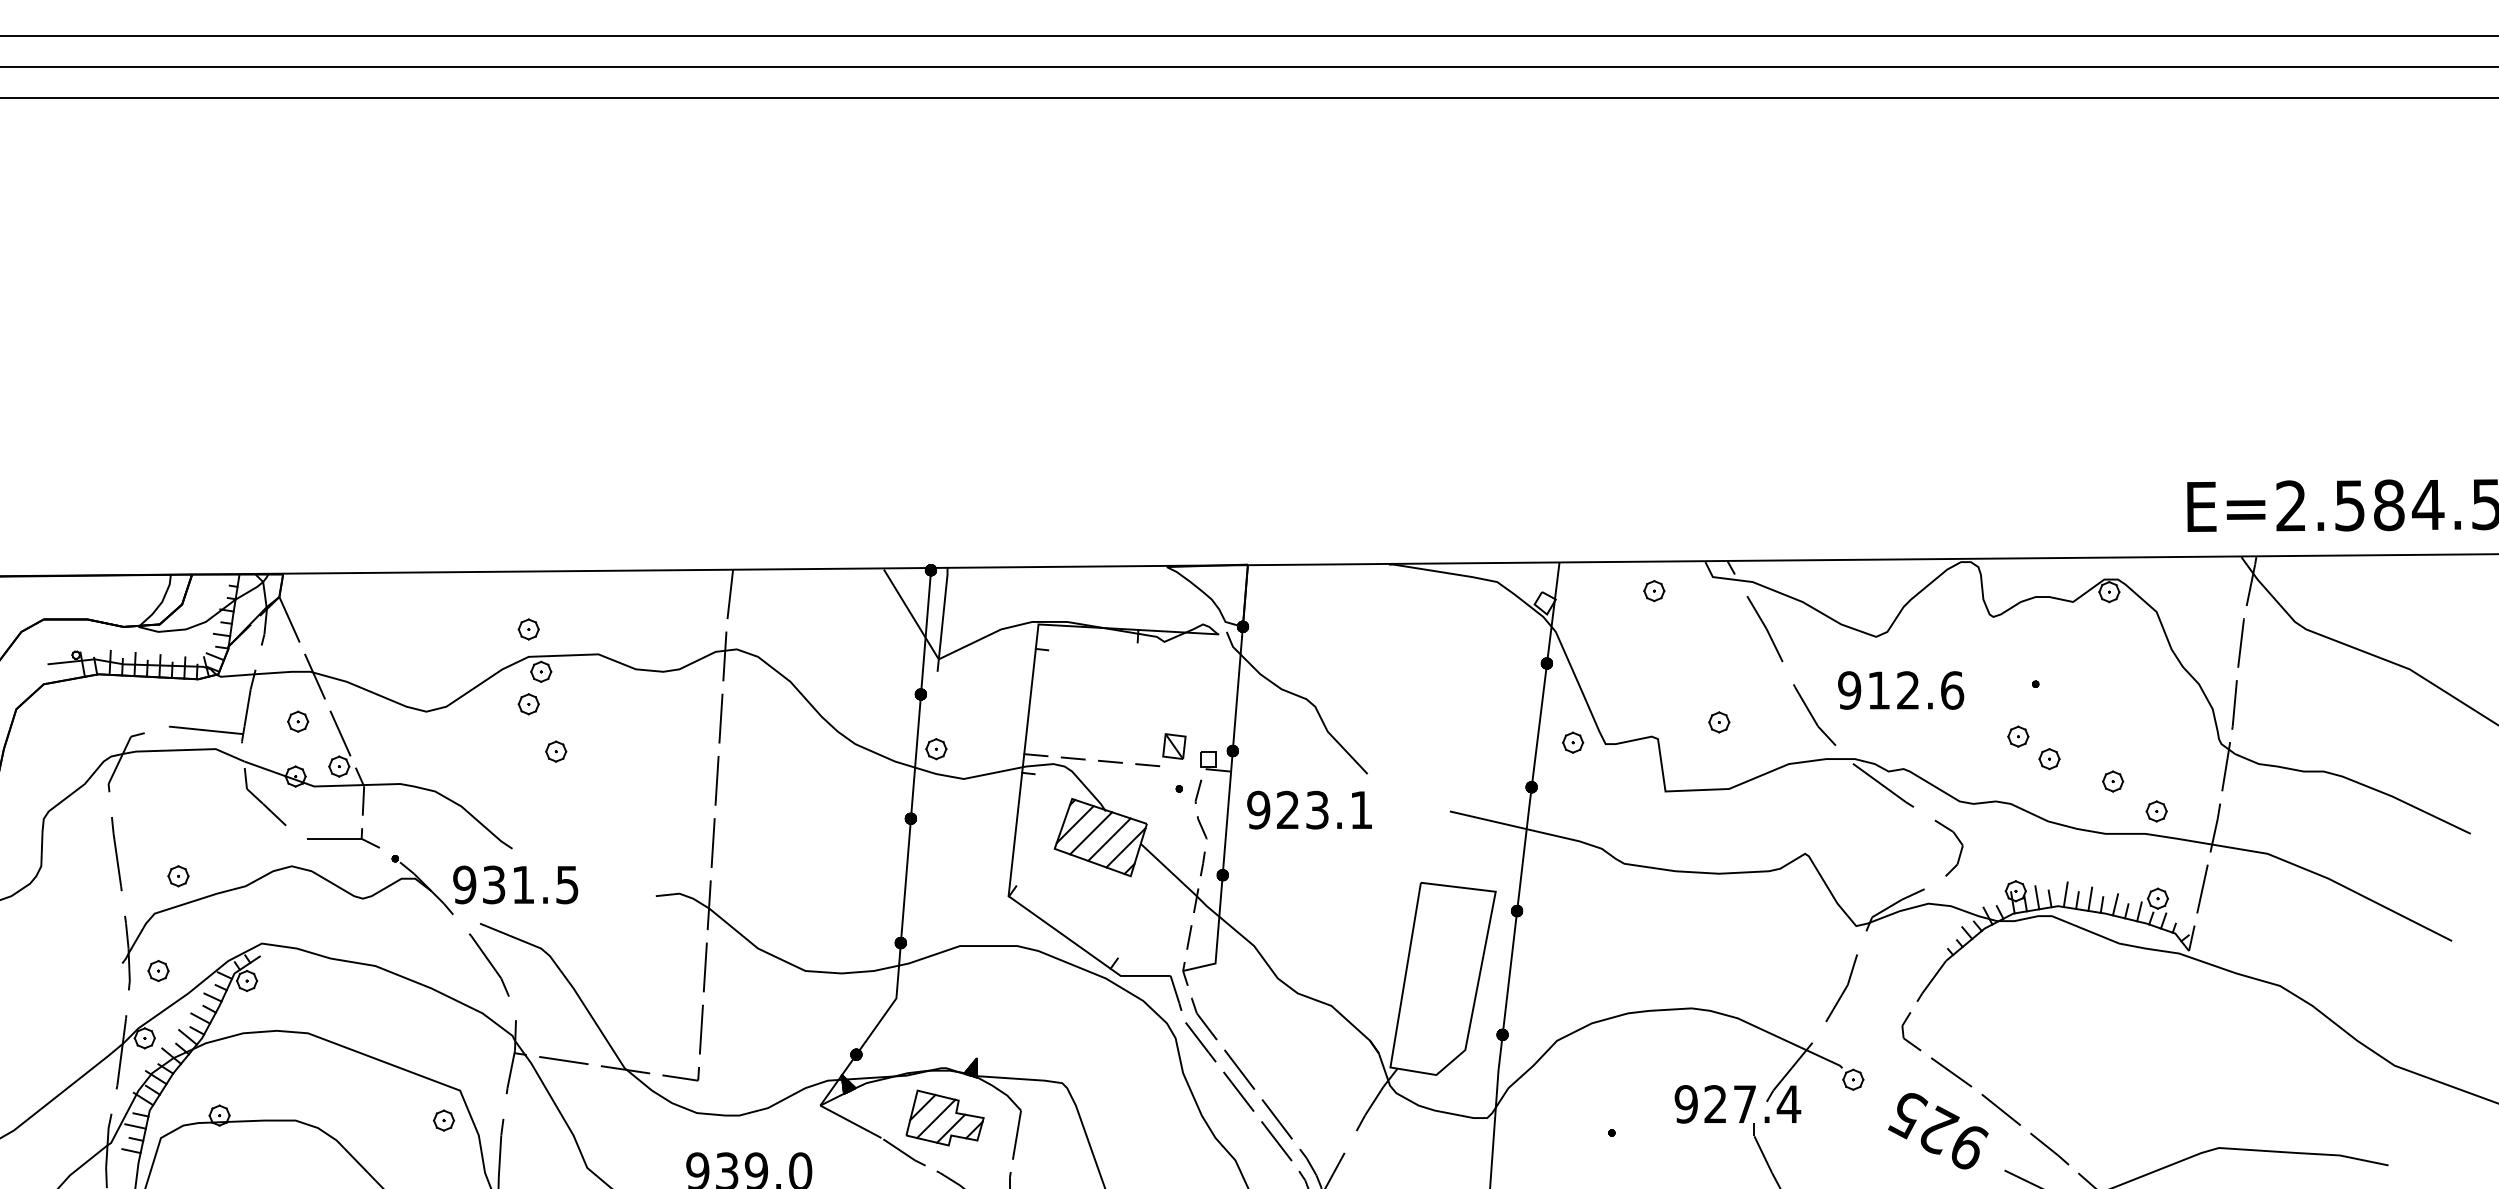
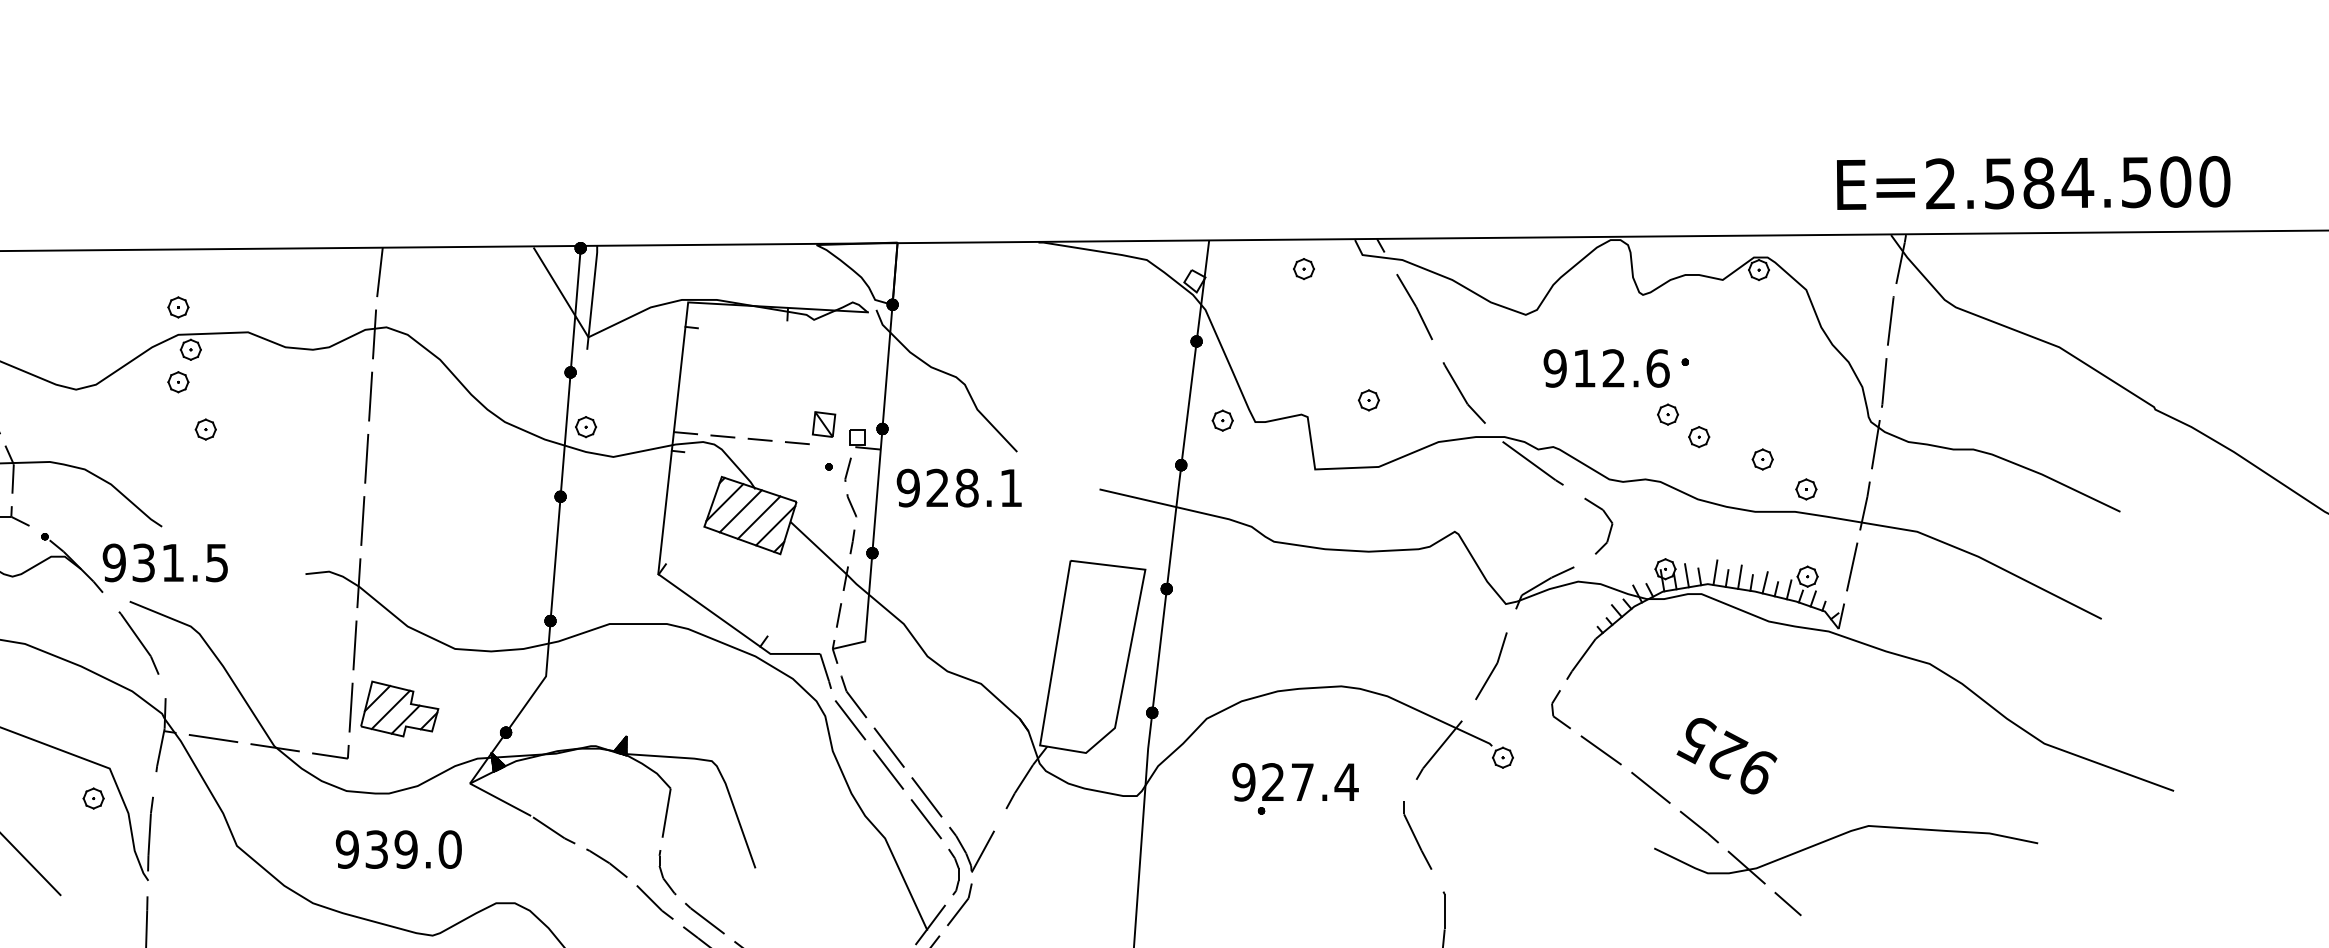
text: (1901, 690) -> (1607, 368), moved
text: (1317, 809) -> (967, 487), 923.1 -> 928.1
text: (1737, 1104) -> (1295, 782), moved
part: (944, 1117) -> (399, 708), moved
text: (1938, 1131) -> (1727, 756), moved

